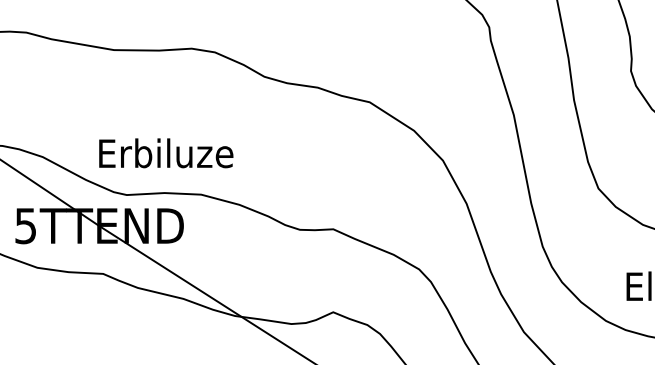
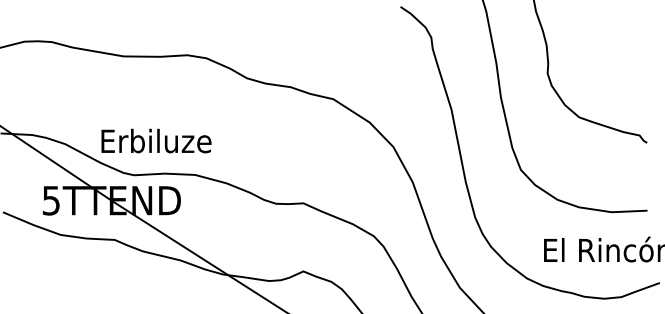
text: (166, 152) -> (156, 140), moved

